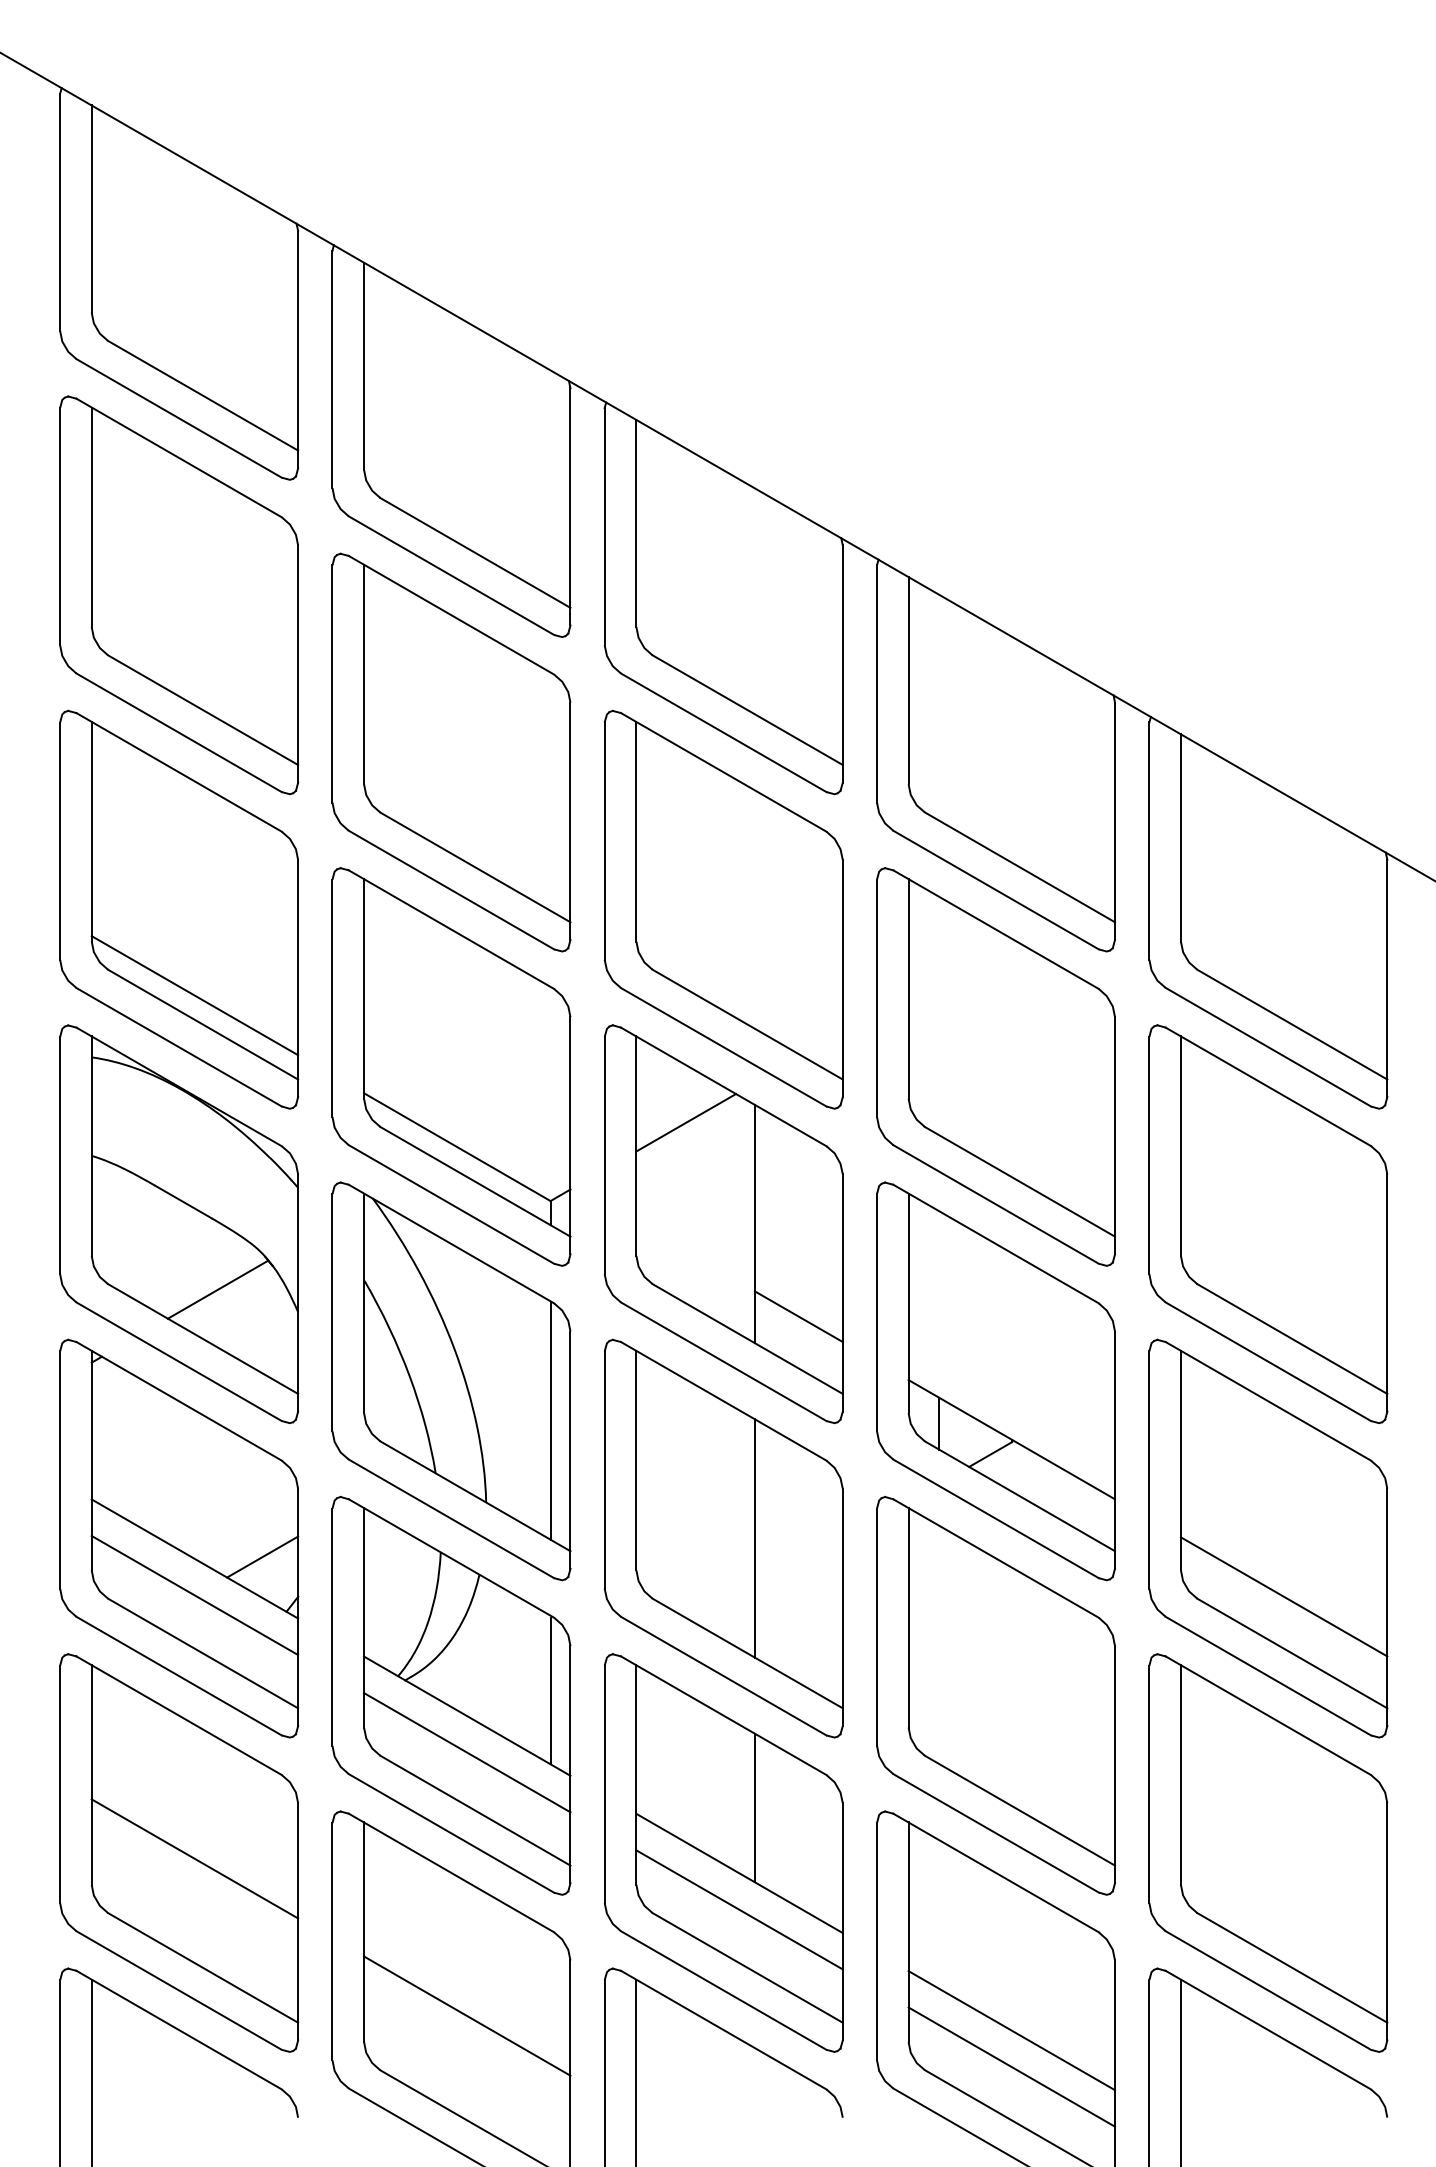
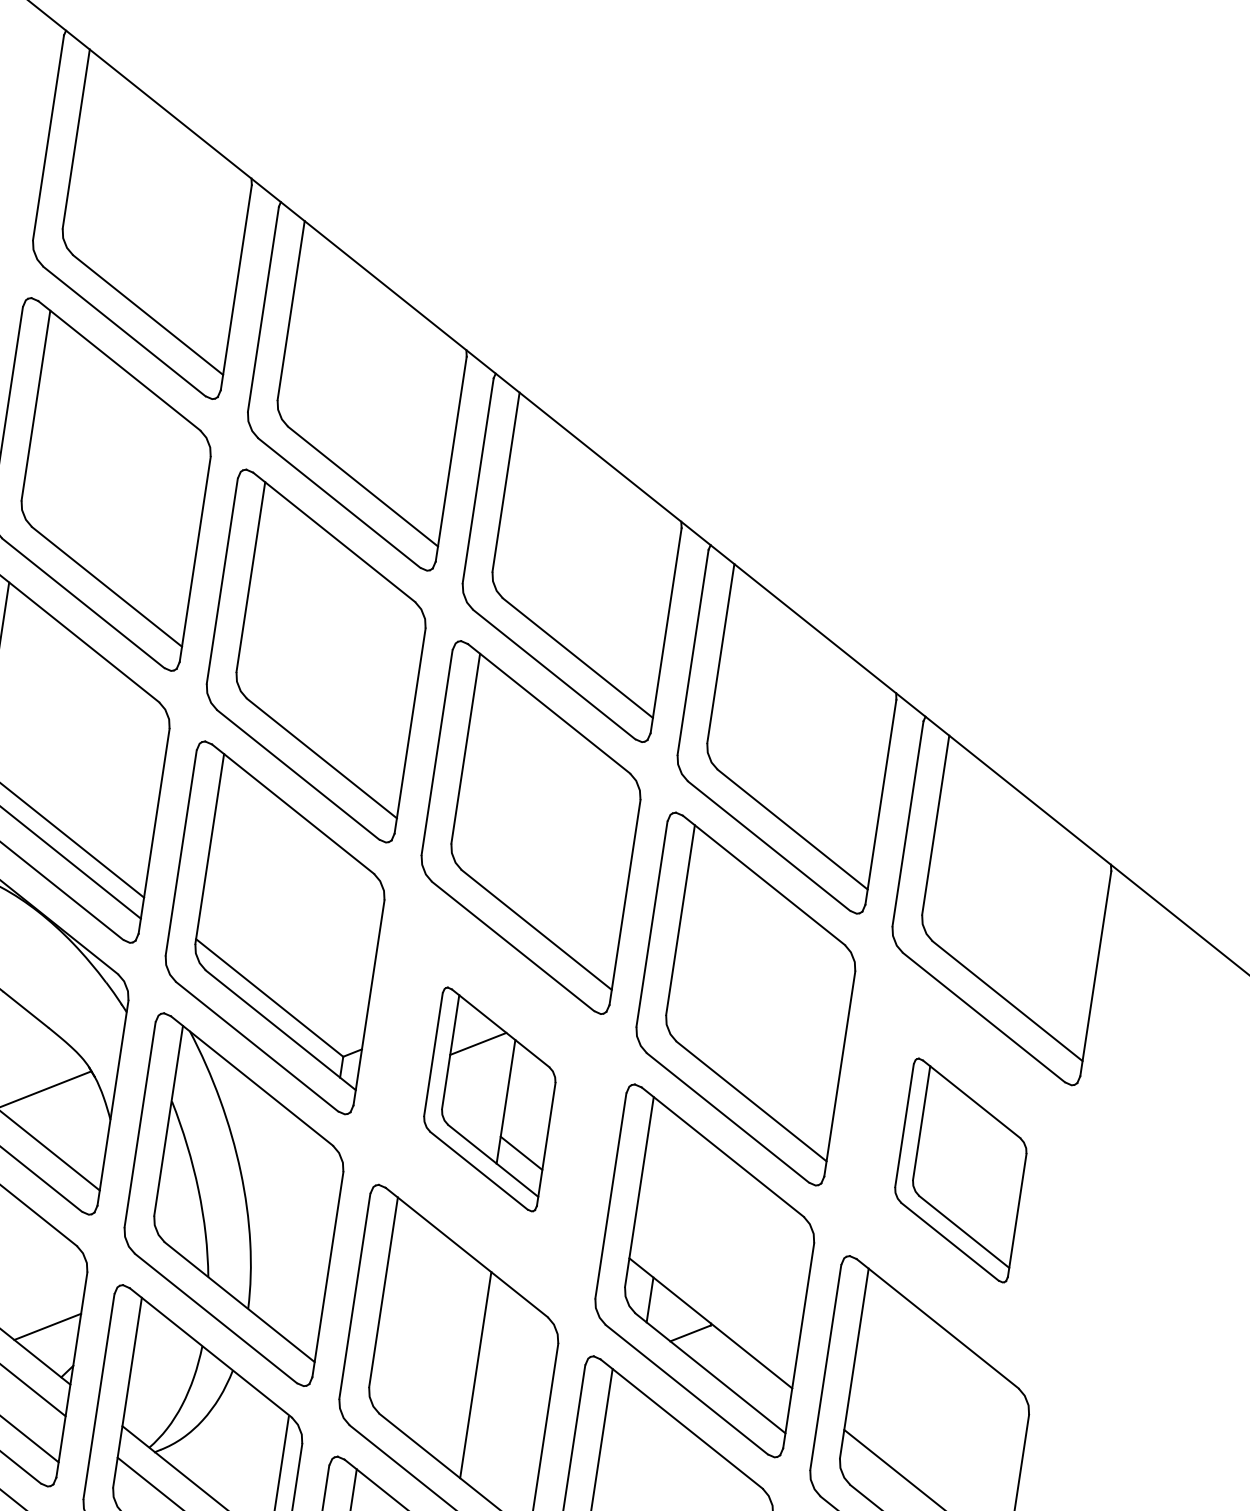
part: (1268, 1223) -> (961, 1170), size x0.6
part: (723, 1224) -> (489, 1099), size x0.6
line: (550, 1421) -> (314, 1247), removed

